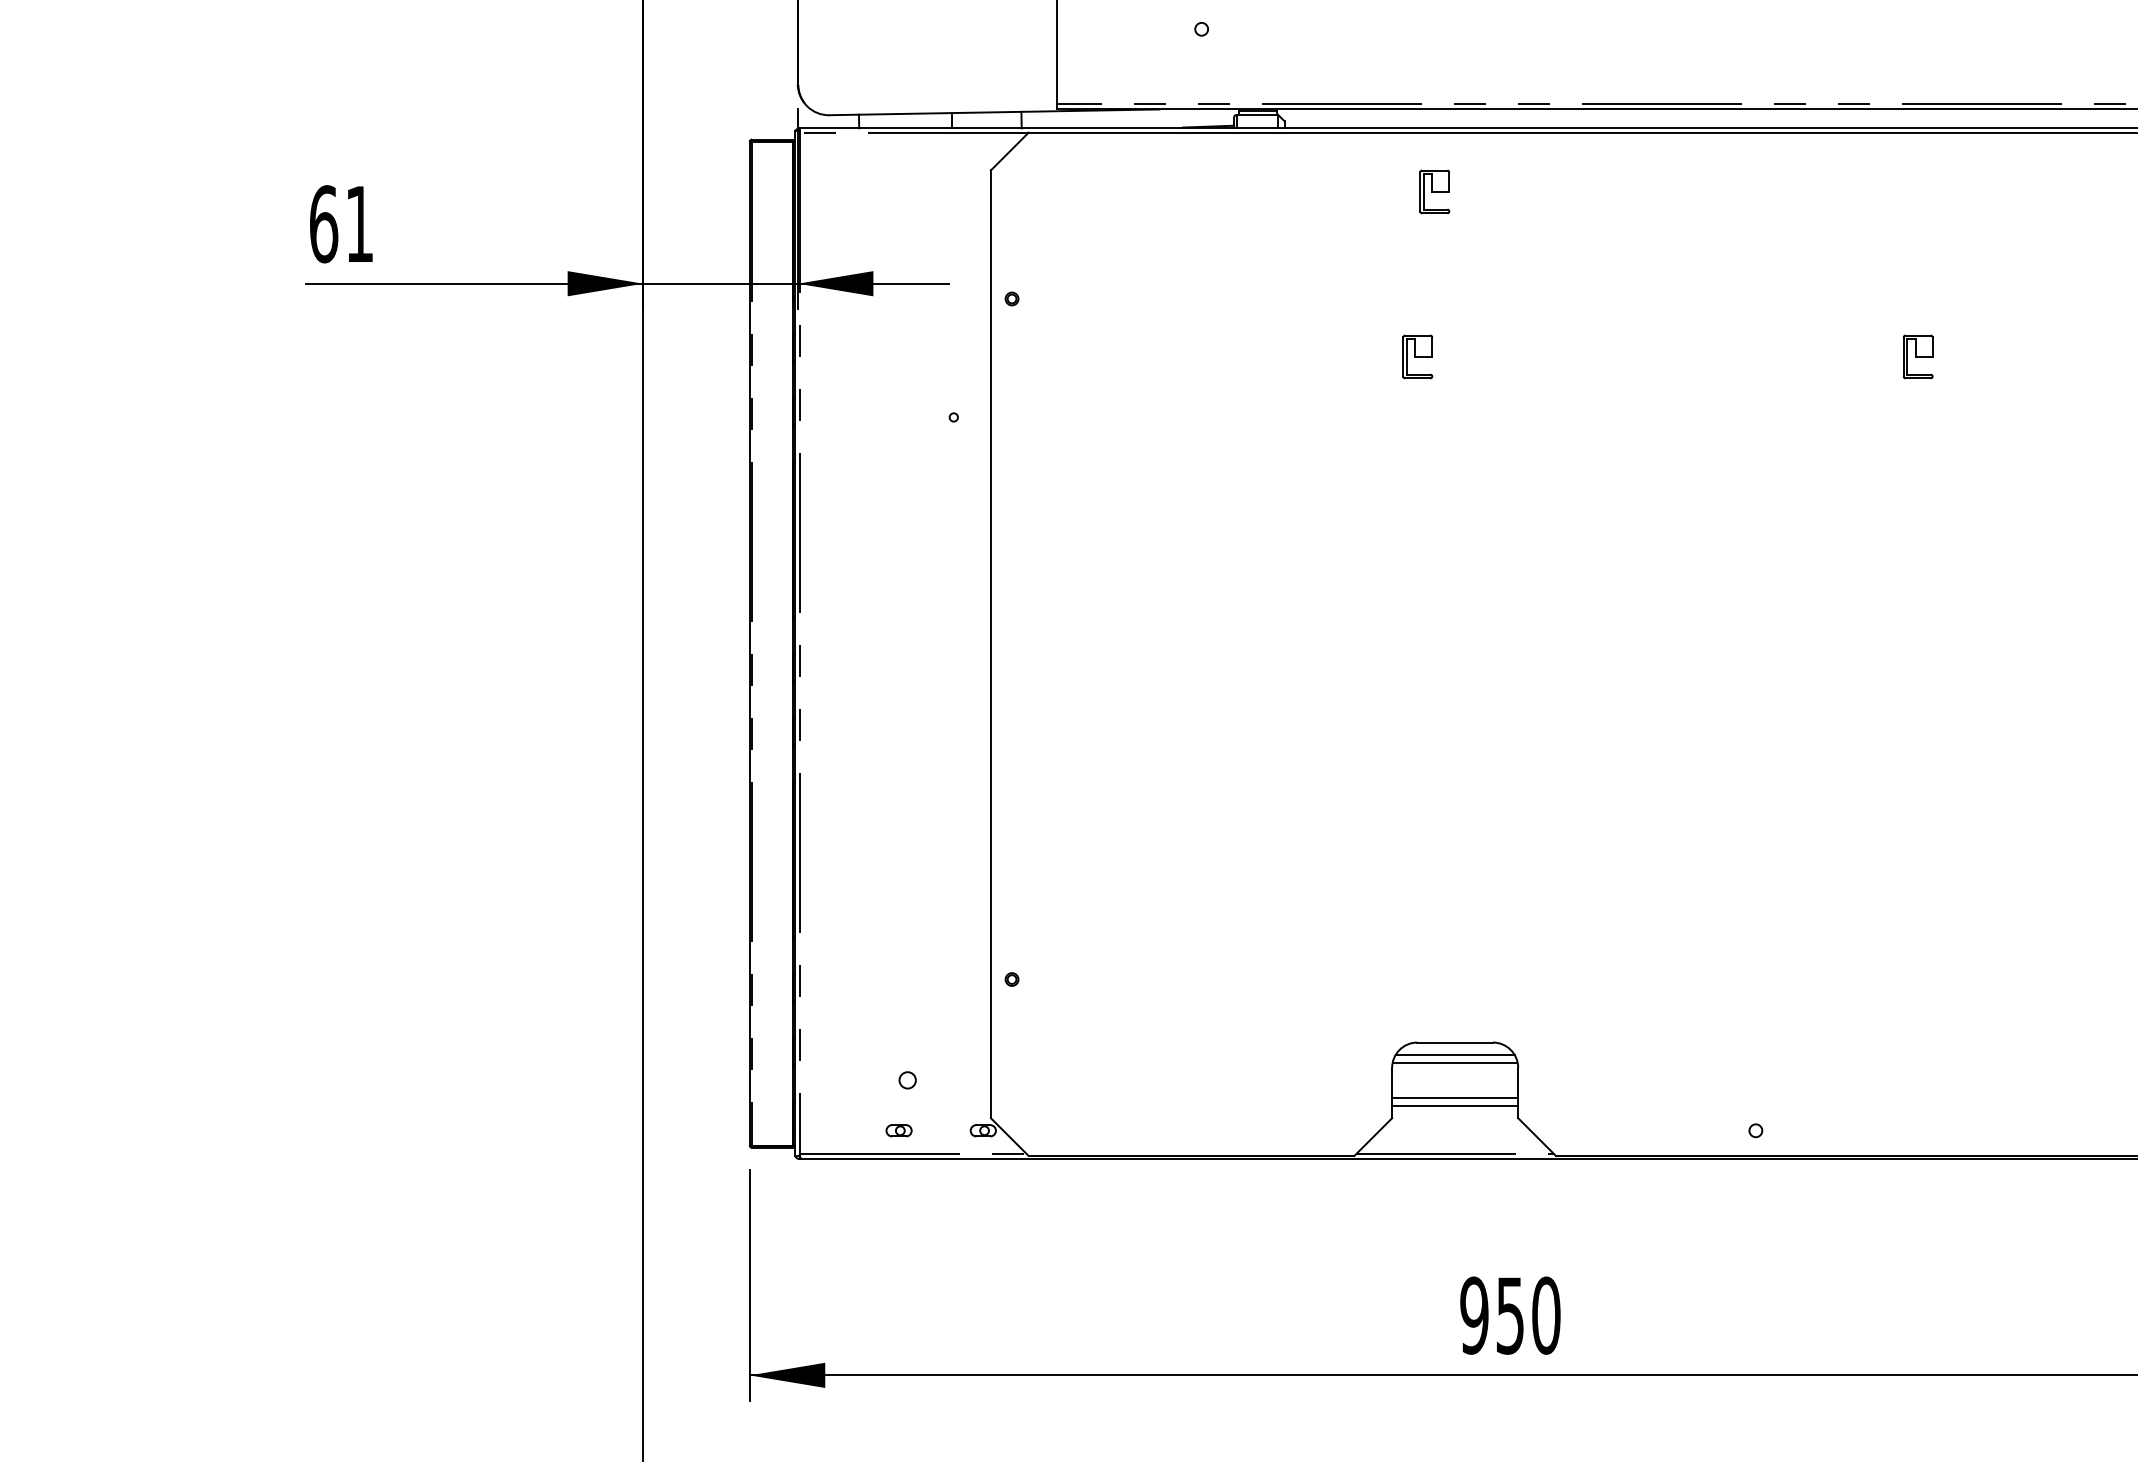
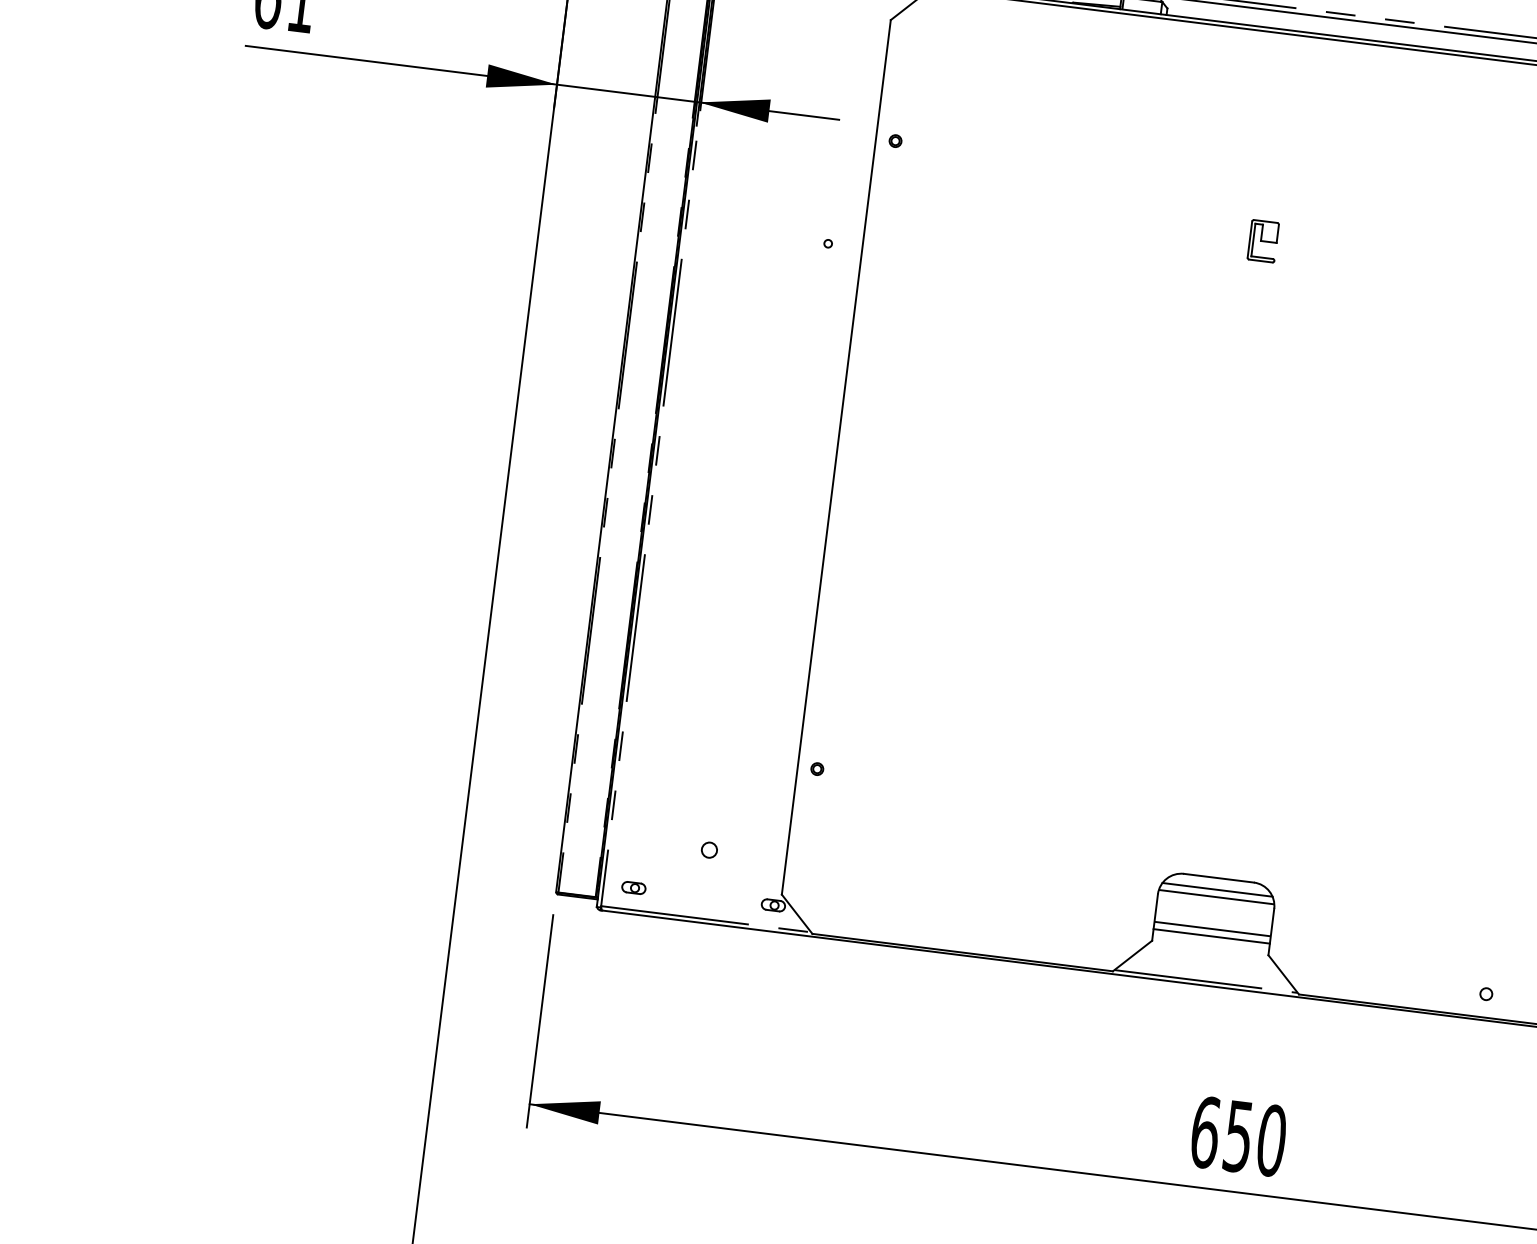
part: (1434, 191) -> (1297, 90), removed
part: (898, 1130) -> (633, 887), moved
text: (1474, 1315) -> (1205, 1132), 950 -> 650

